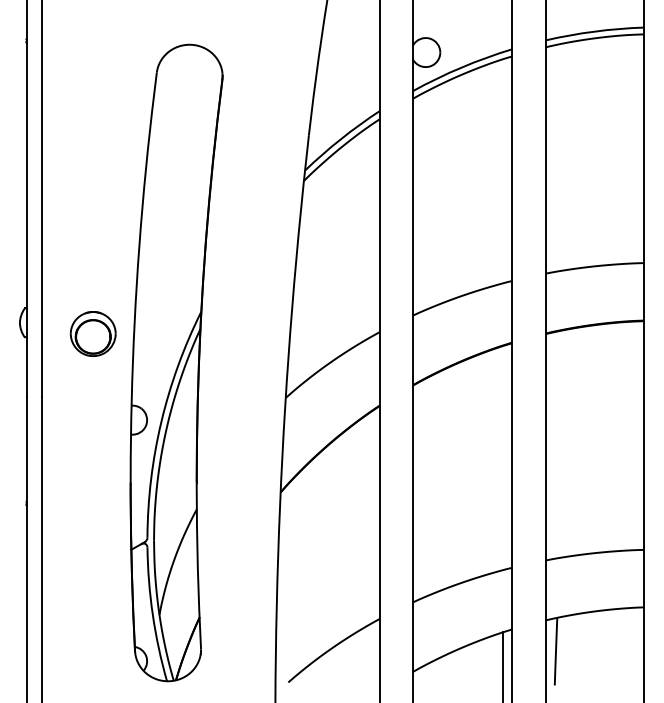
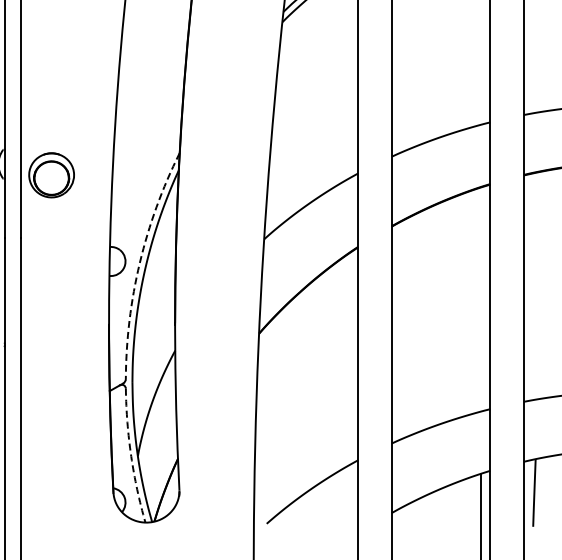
part: (92, 333) -> (50, 174), moved
arc: (161, 421) -> (139, 262), solid -> dashed
arc: (152, 615) -> (130, 456), solid -> dashed

